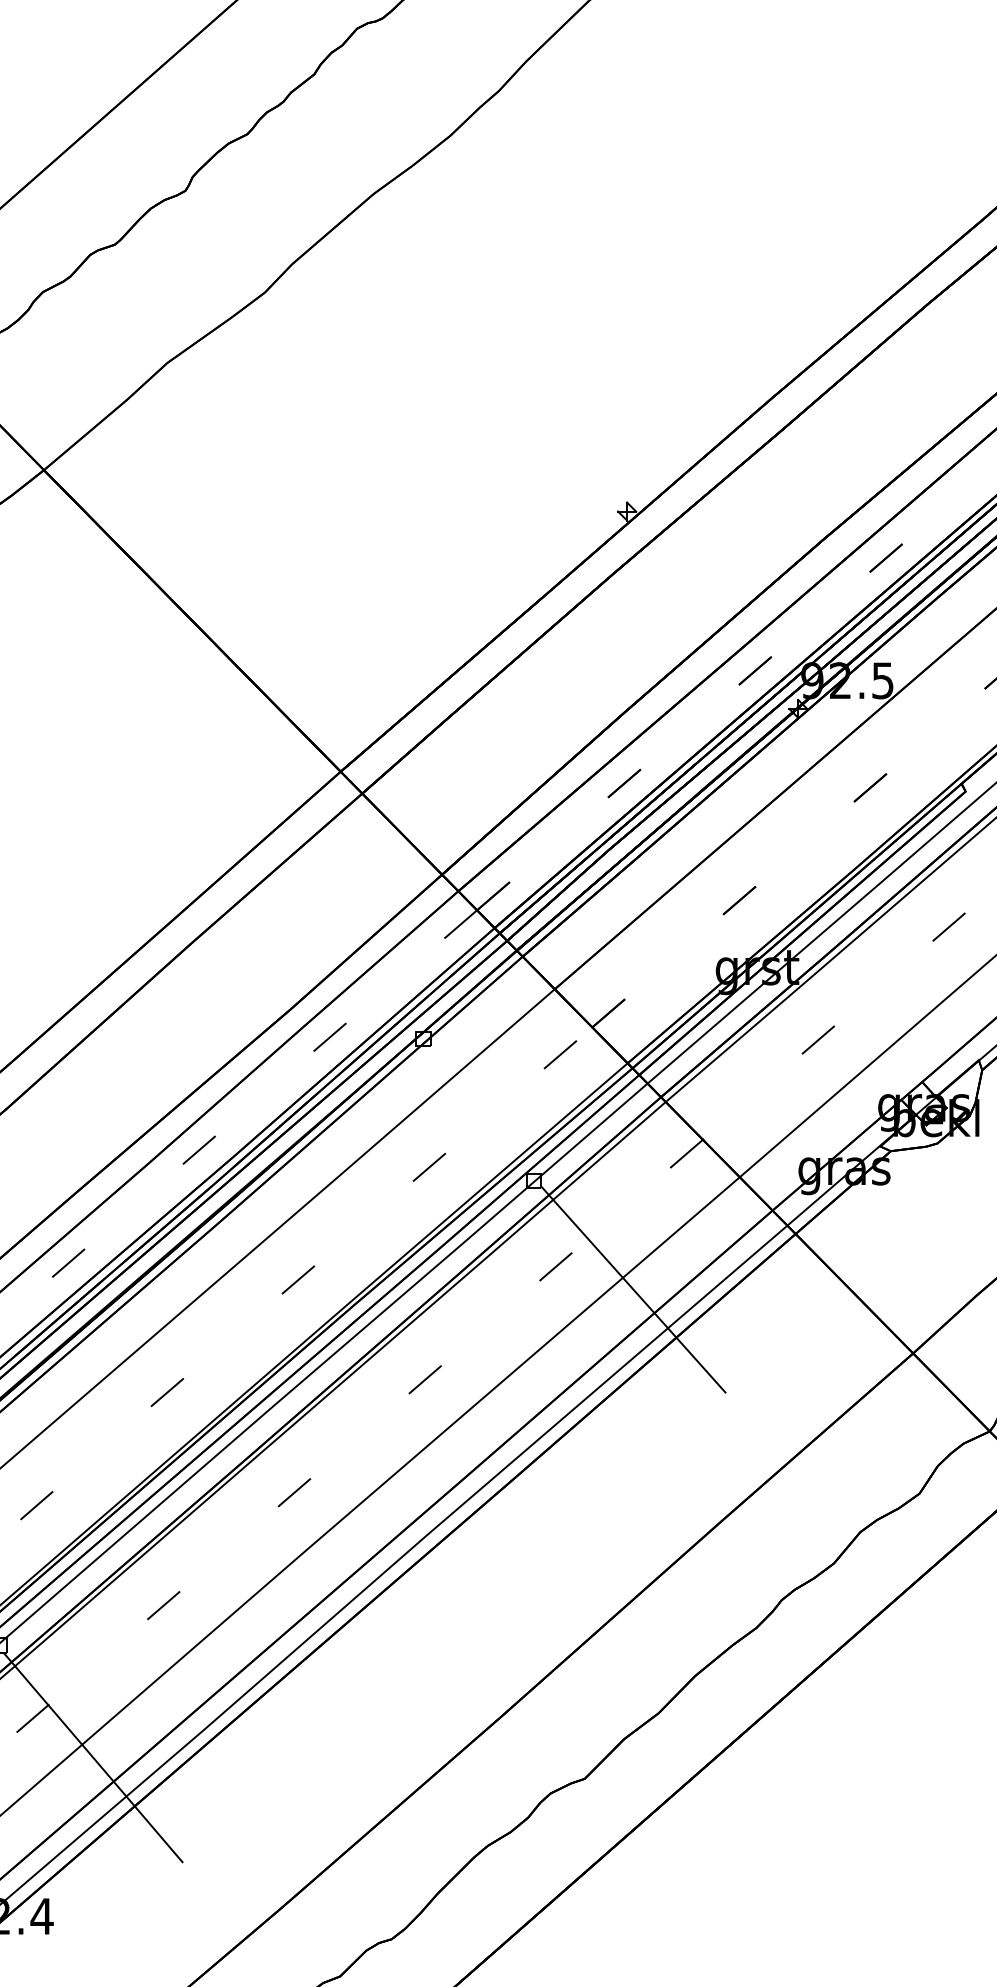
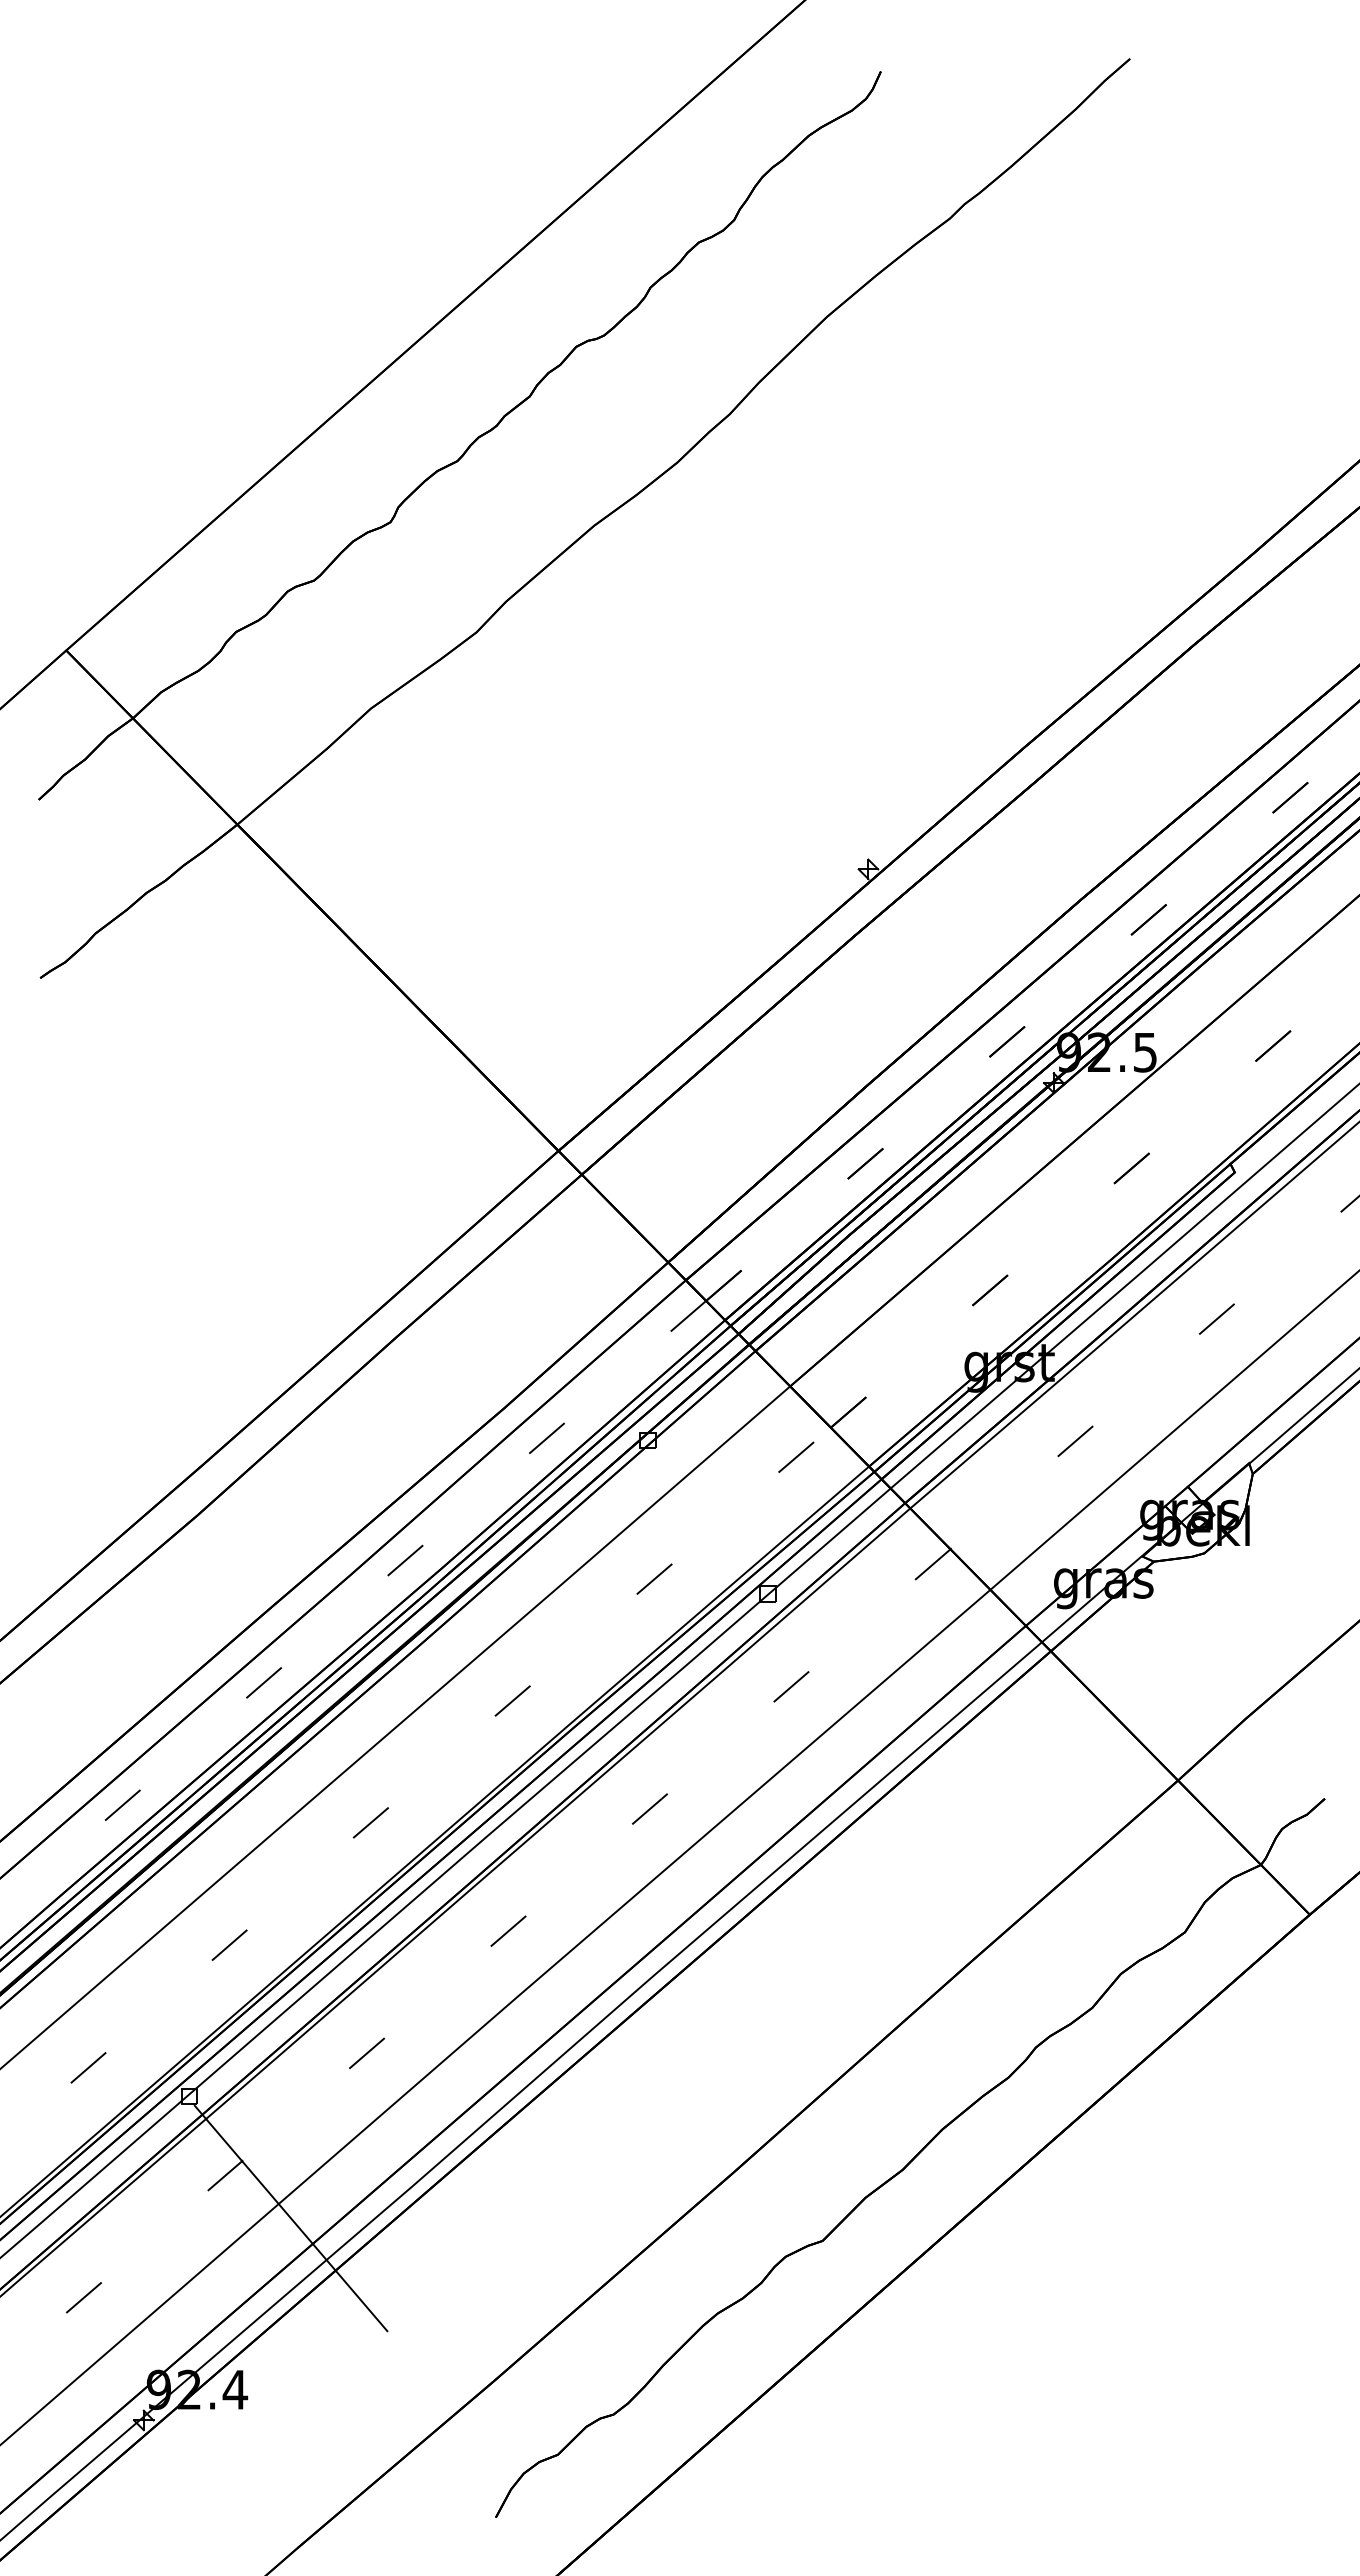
line: (633, 1289) -> (875, 1711), removed

